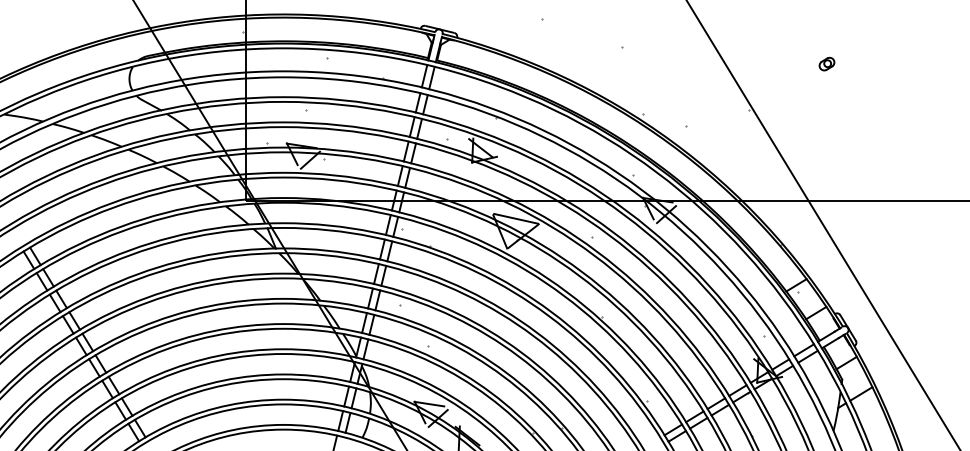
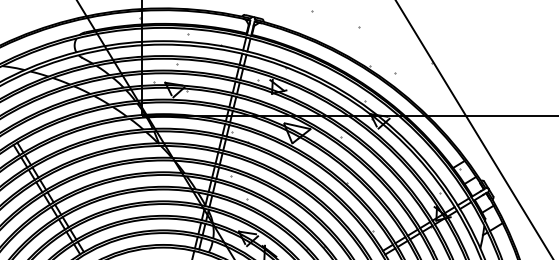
part: (826, 63) -> (476, 36), removed

